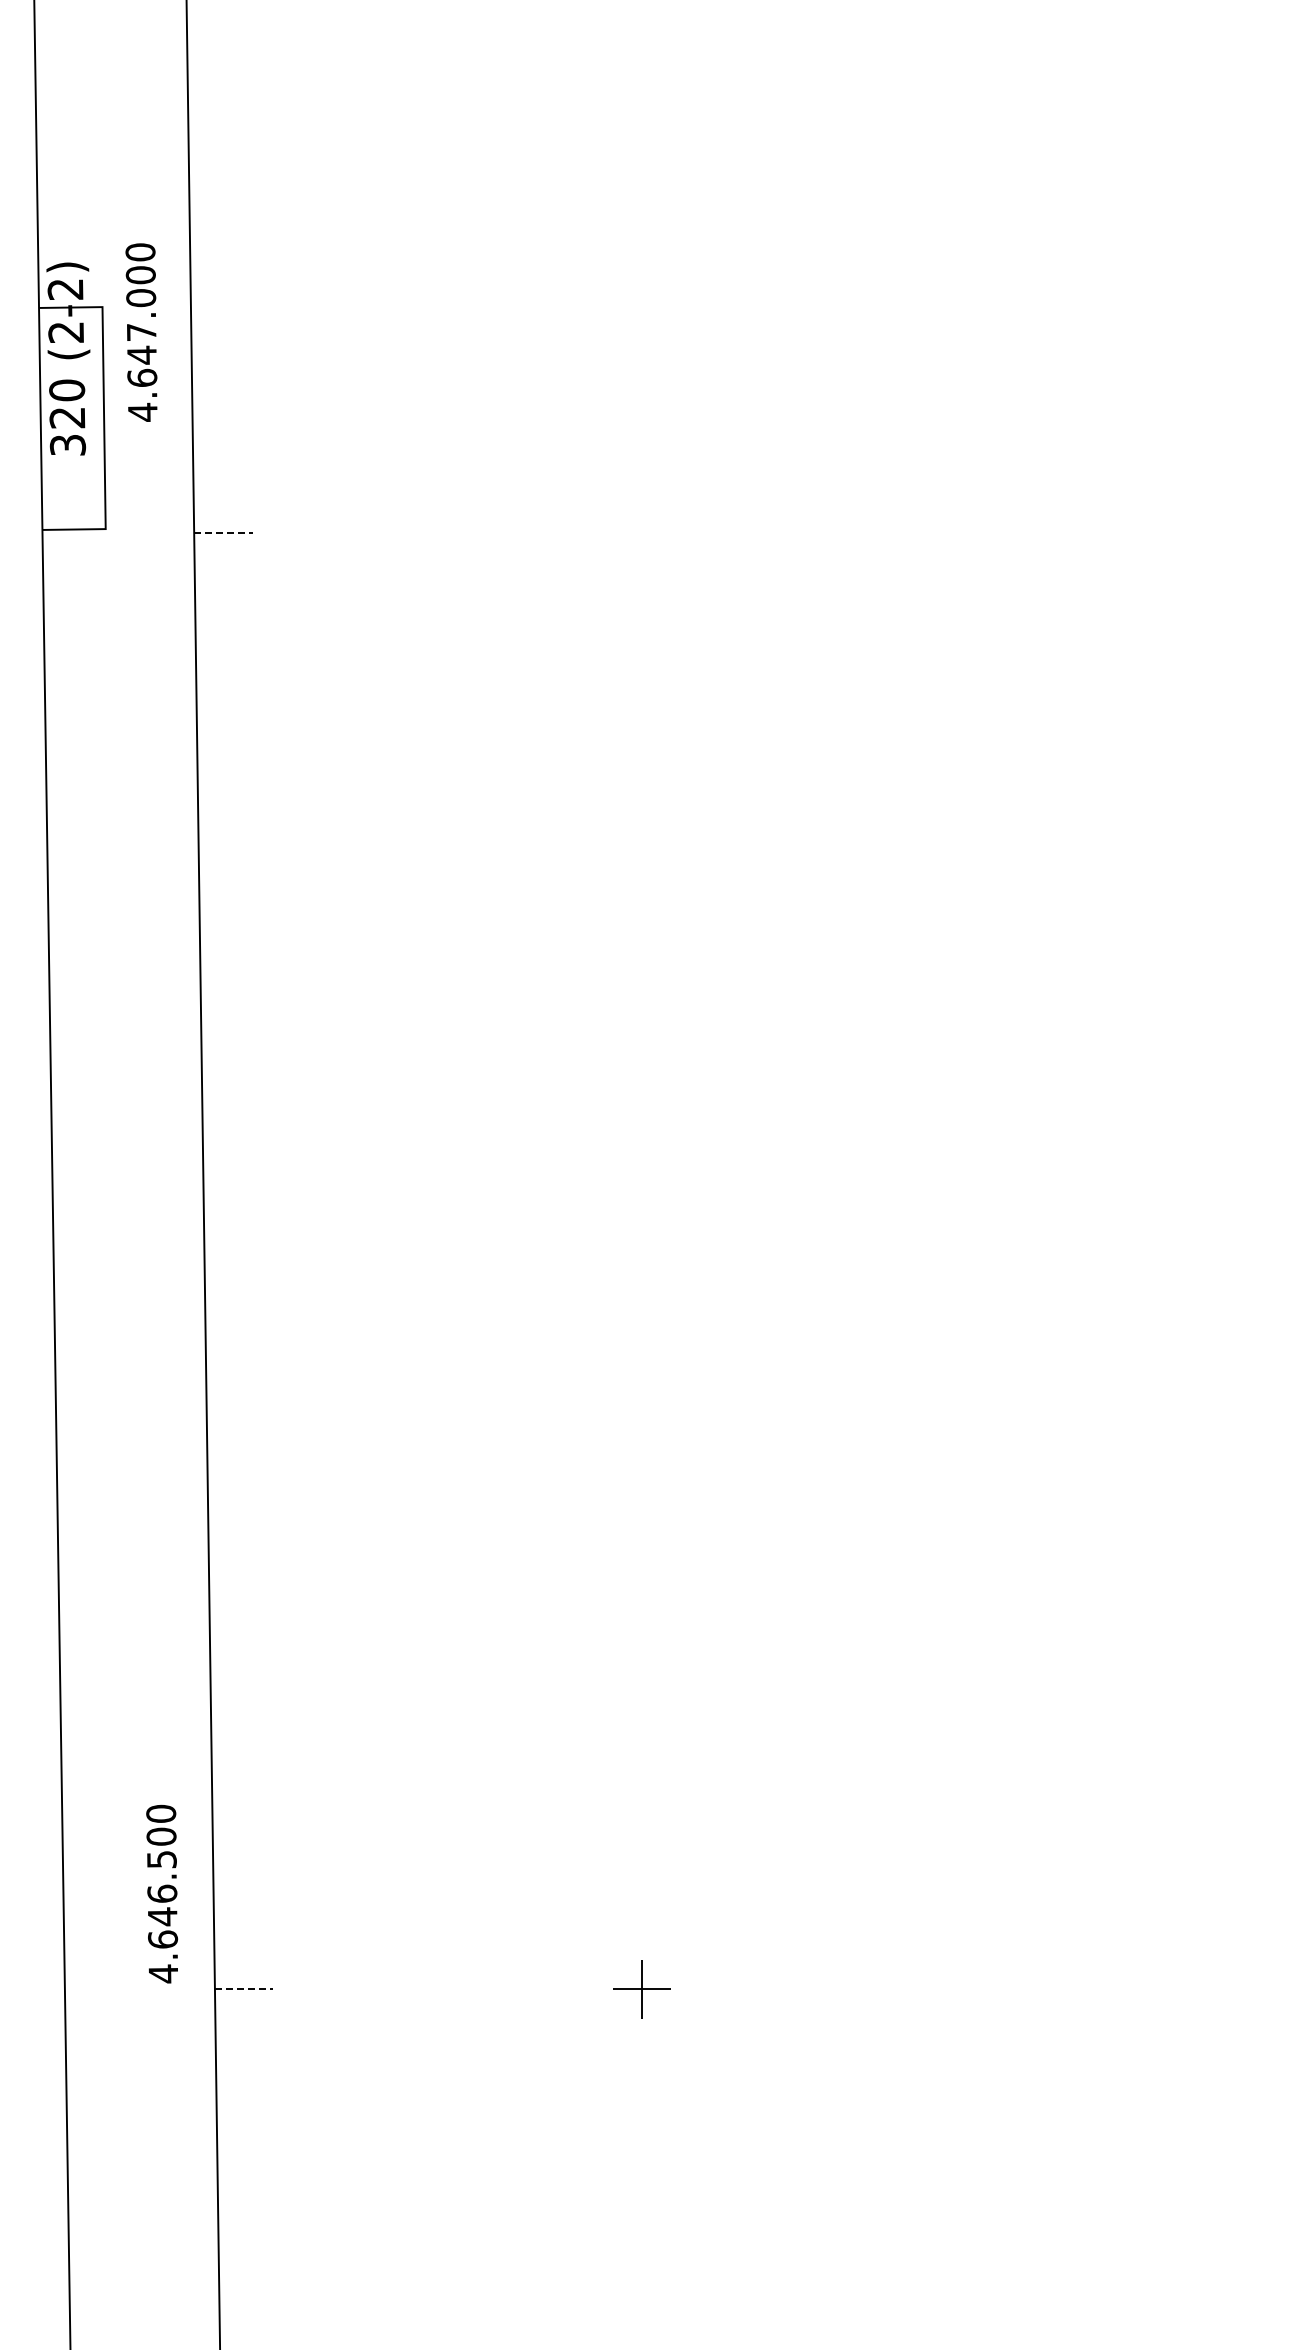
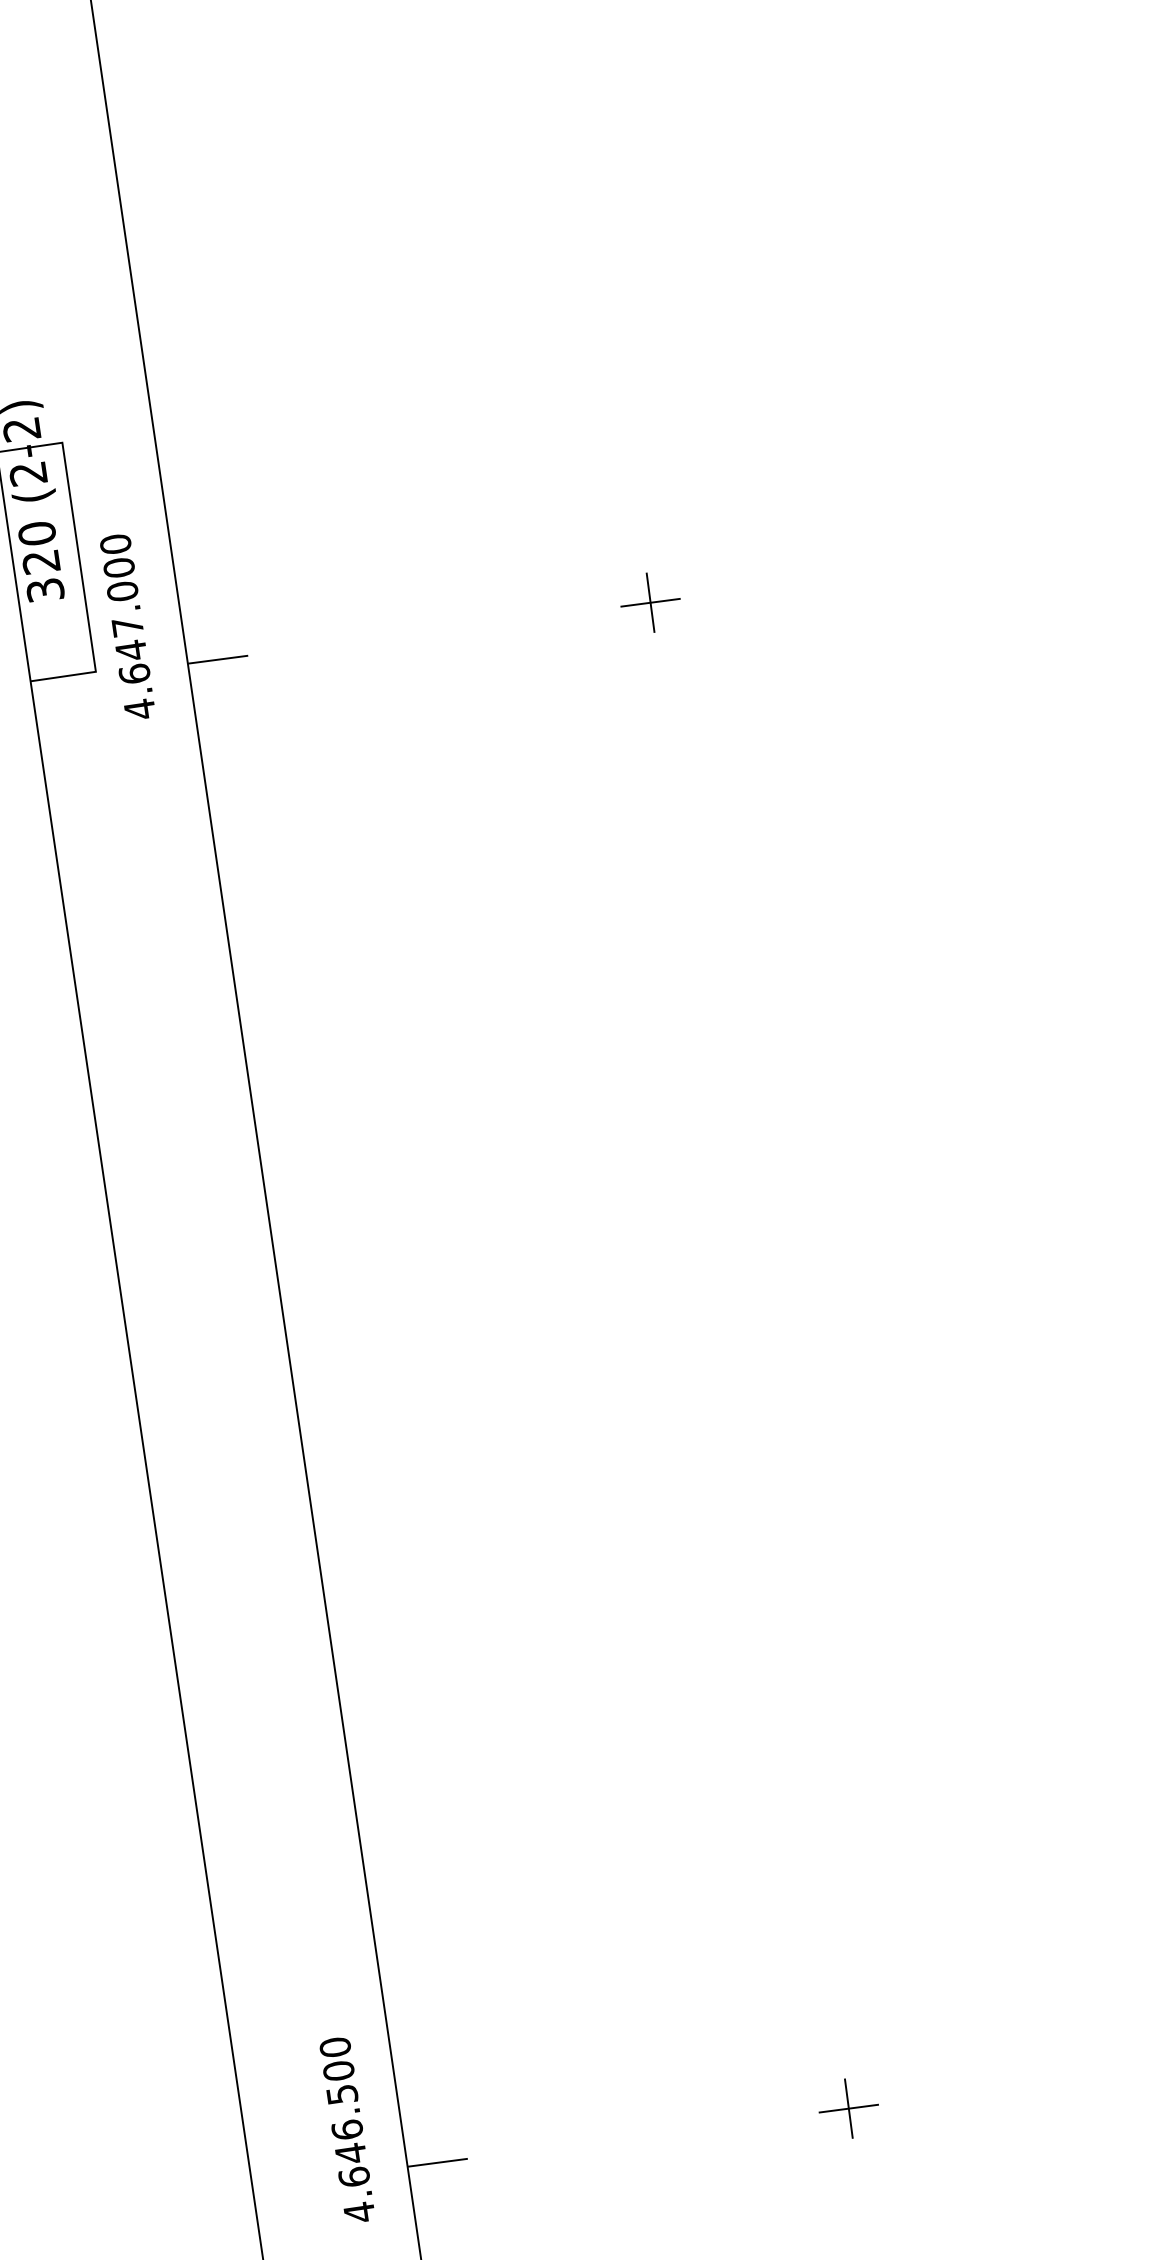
text: (141, 332) -> (127, 627), moved
line: (223, 532) -> (218, 659), dashed -> solid
part: (641, 532) -> (650, 602), added
text: (162, 1893) -> (347, 2129), moved
line: (244, 1989) -> (438, 2162), dashed -> solid

